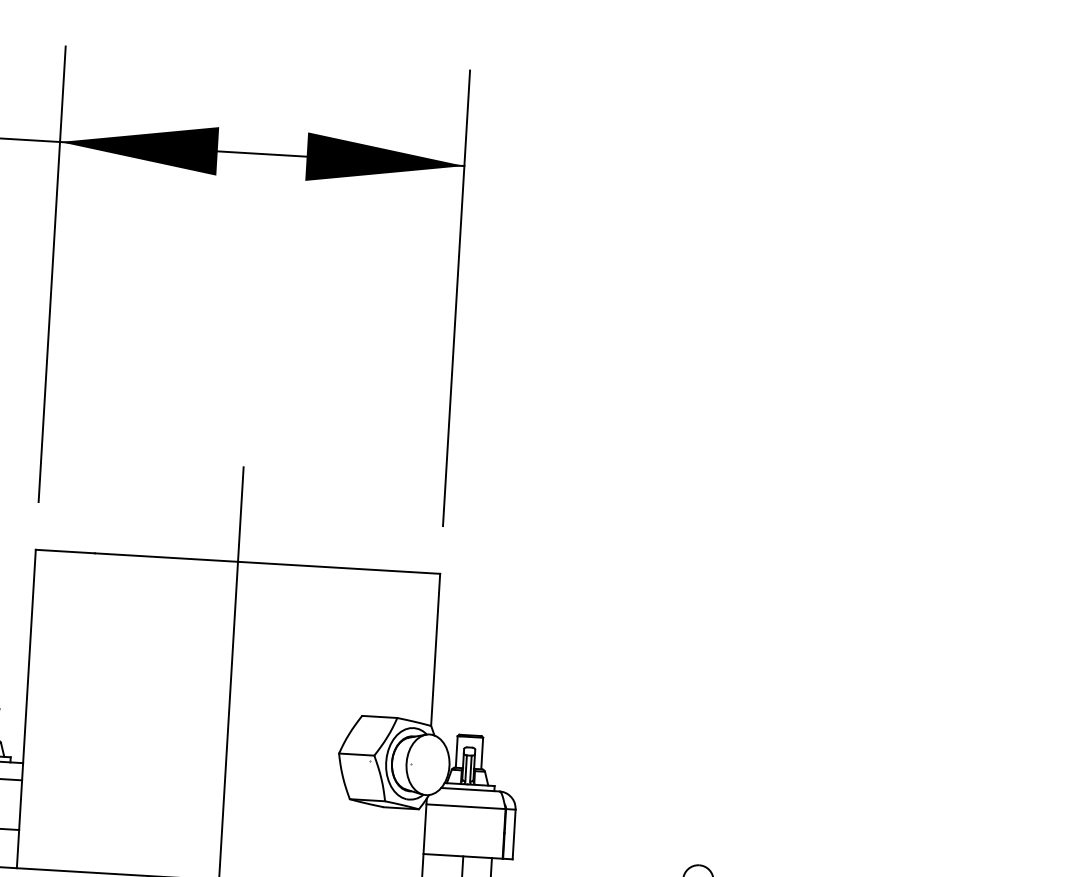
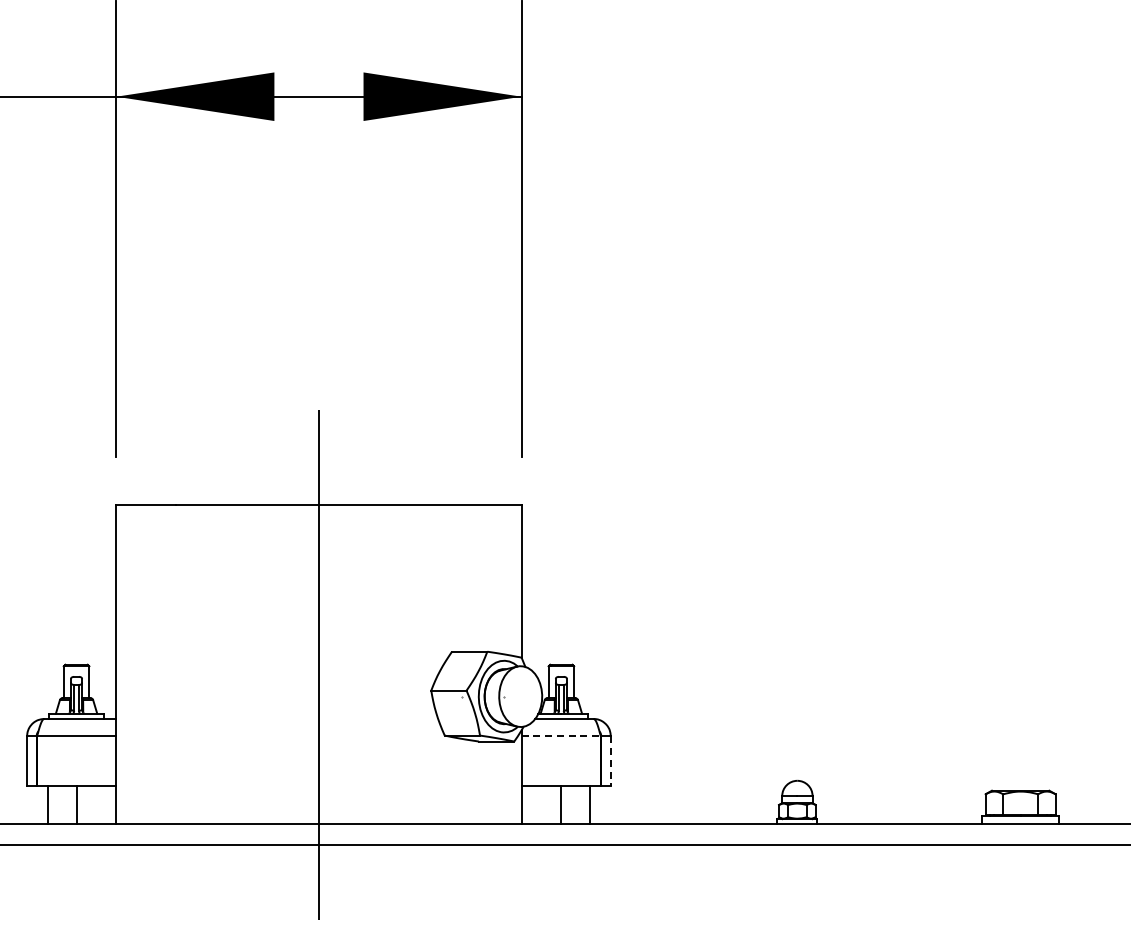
line: (466, 807) -> (561, 736), solid -> dashed
line: (513, 834) -> (610, 761), solid -> dashed

